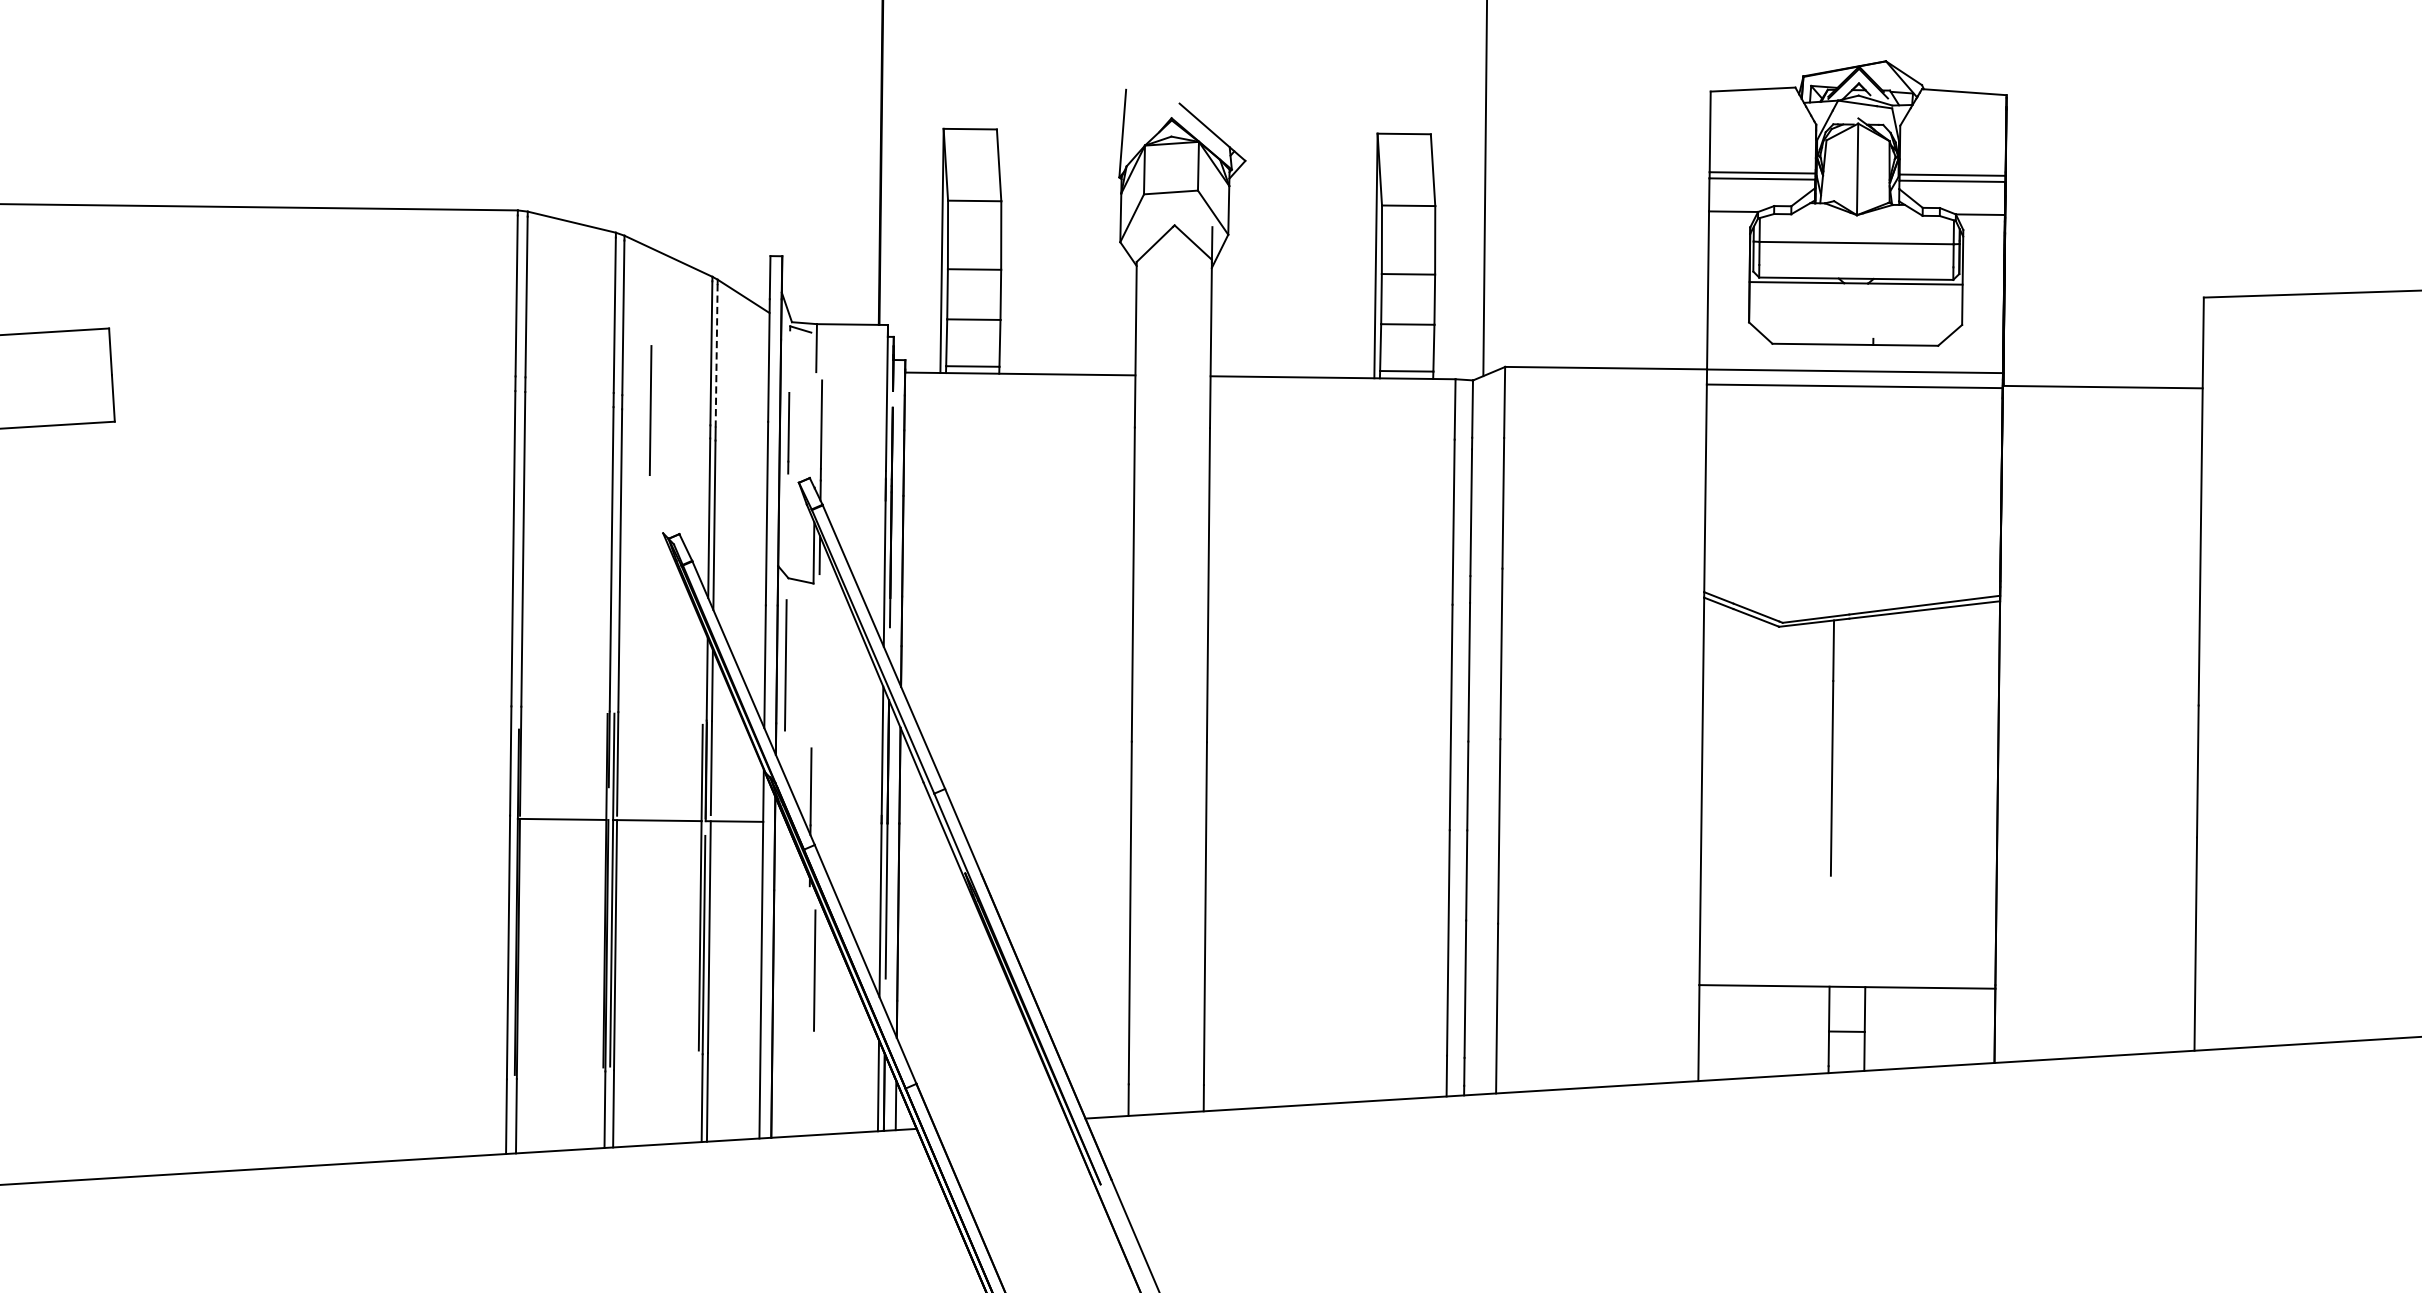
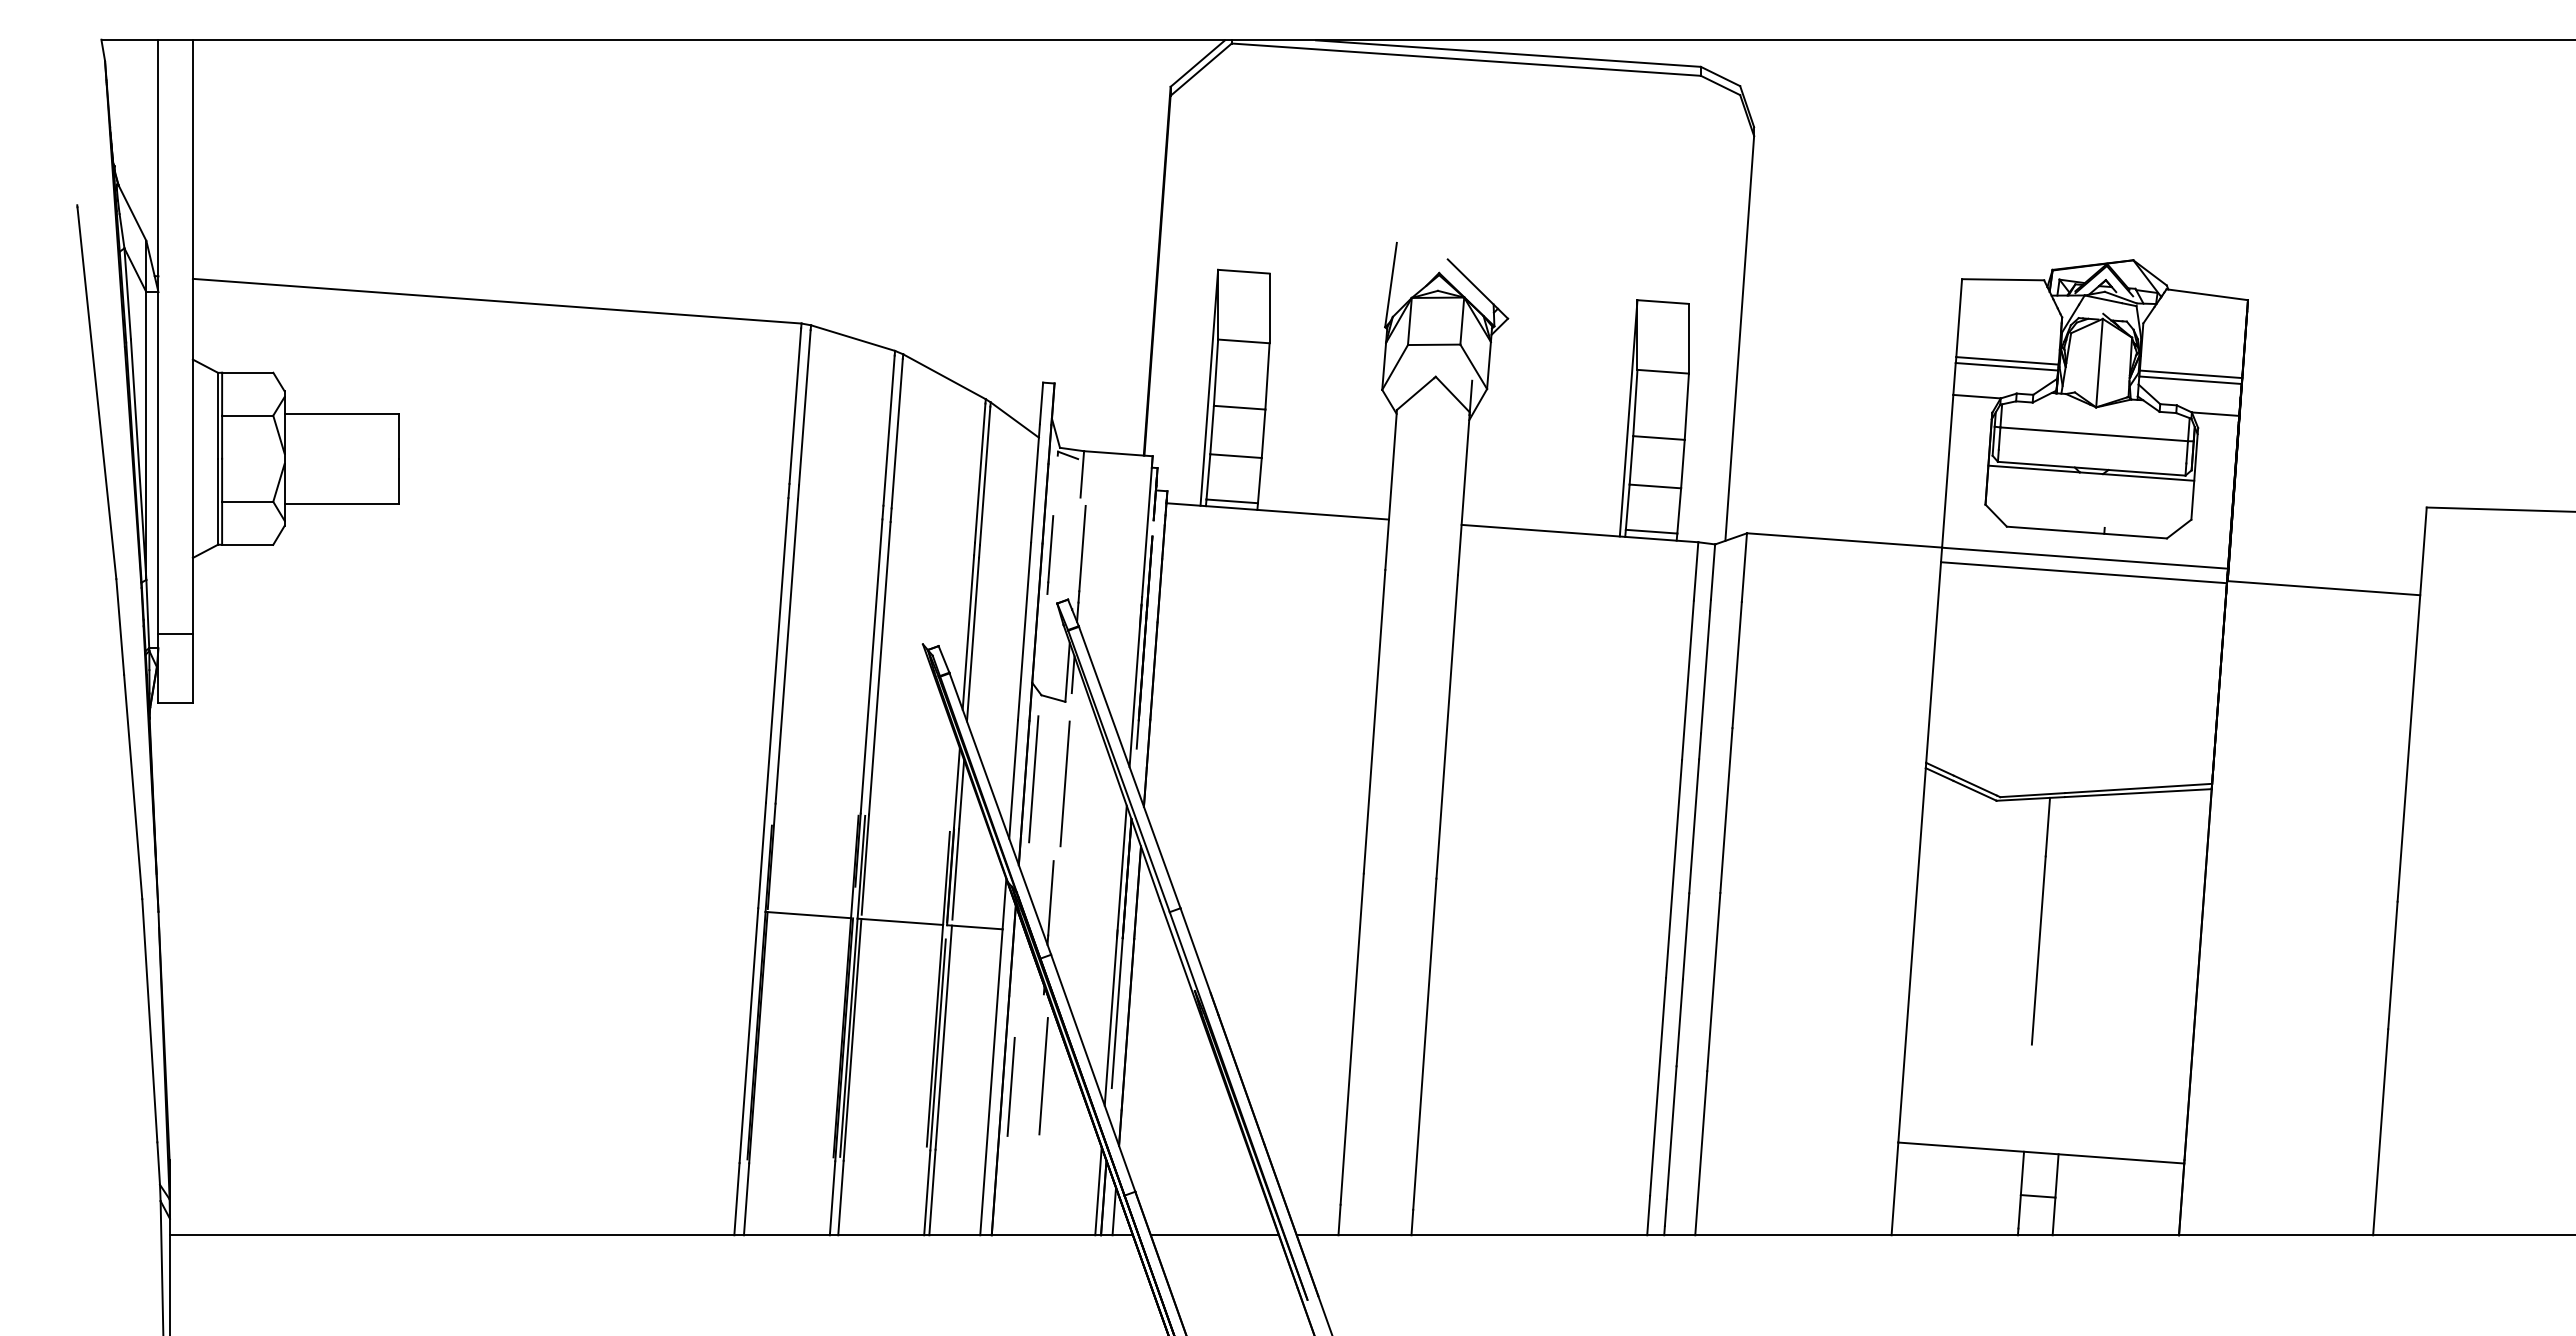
line: (717, 356) -> (985, 476), dashed -> solid
line: (649, 410) -> (1064, 783), moved
line: (781, 983) -> (1010, 1086), added
line: (1000, 1123) -> (1214, 1235), added

